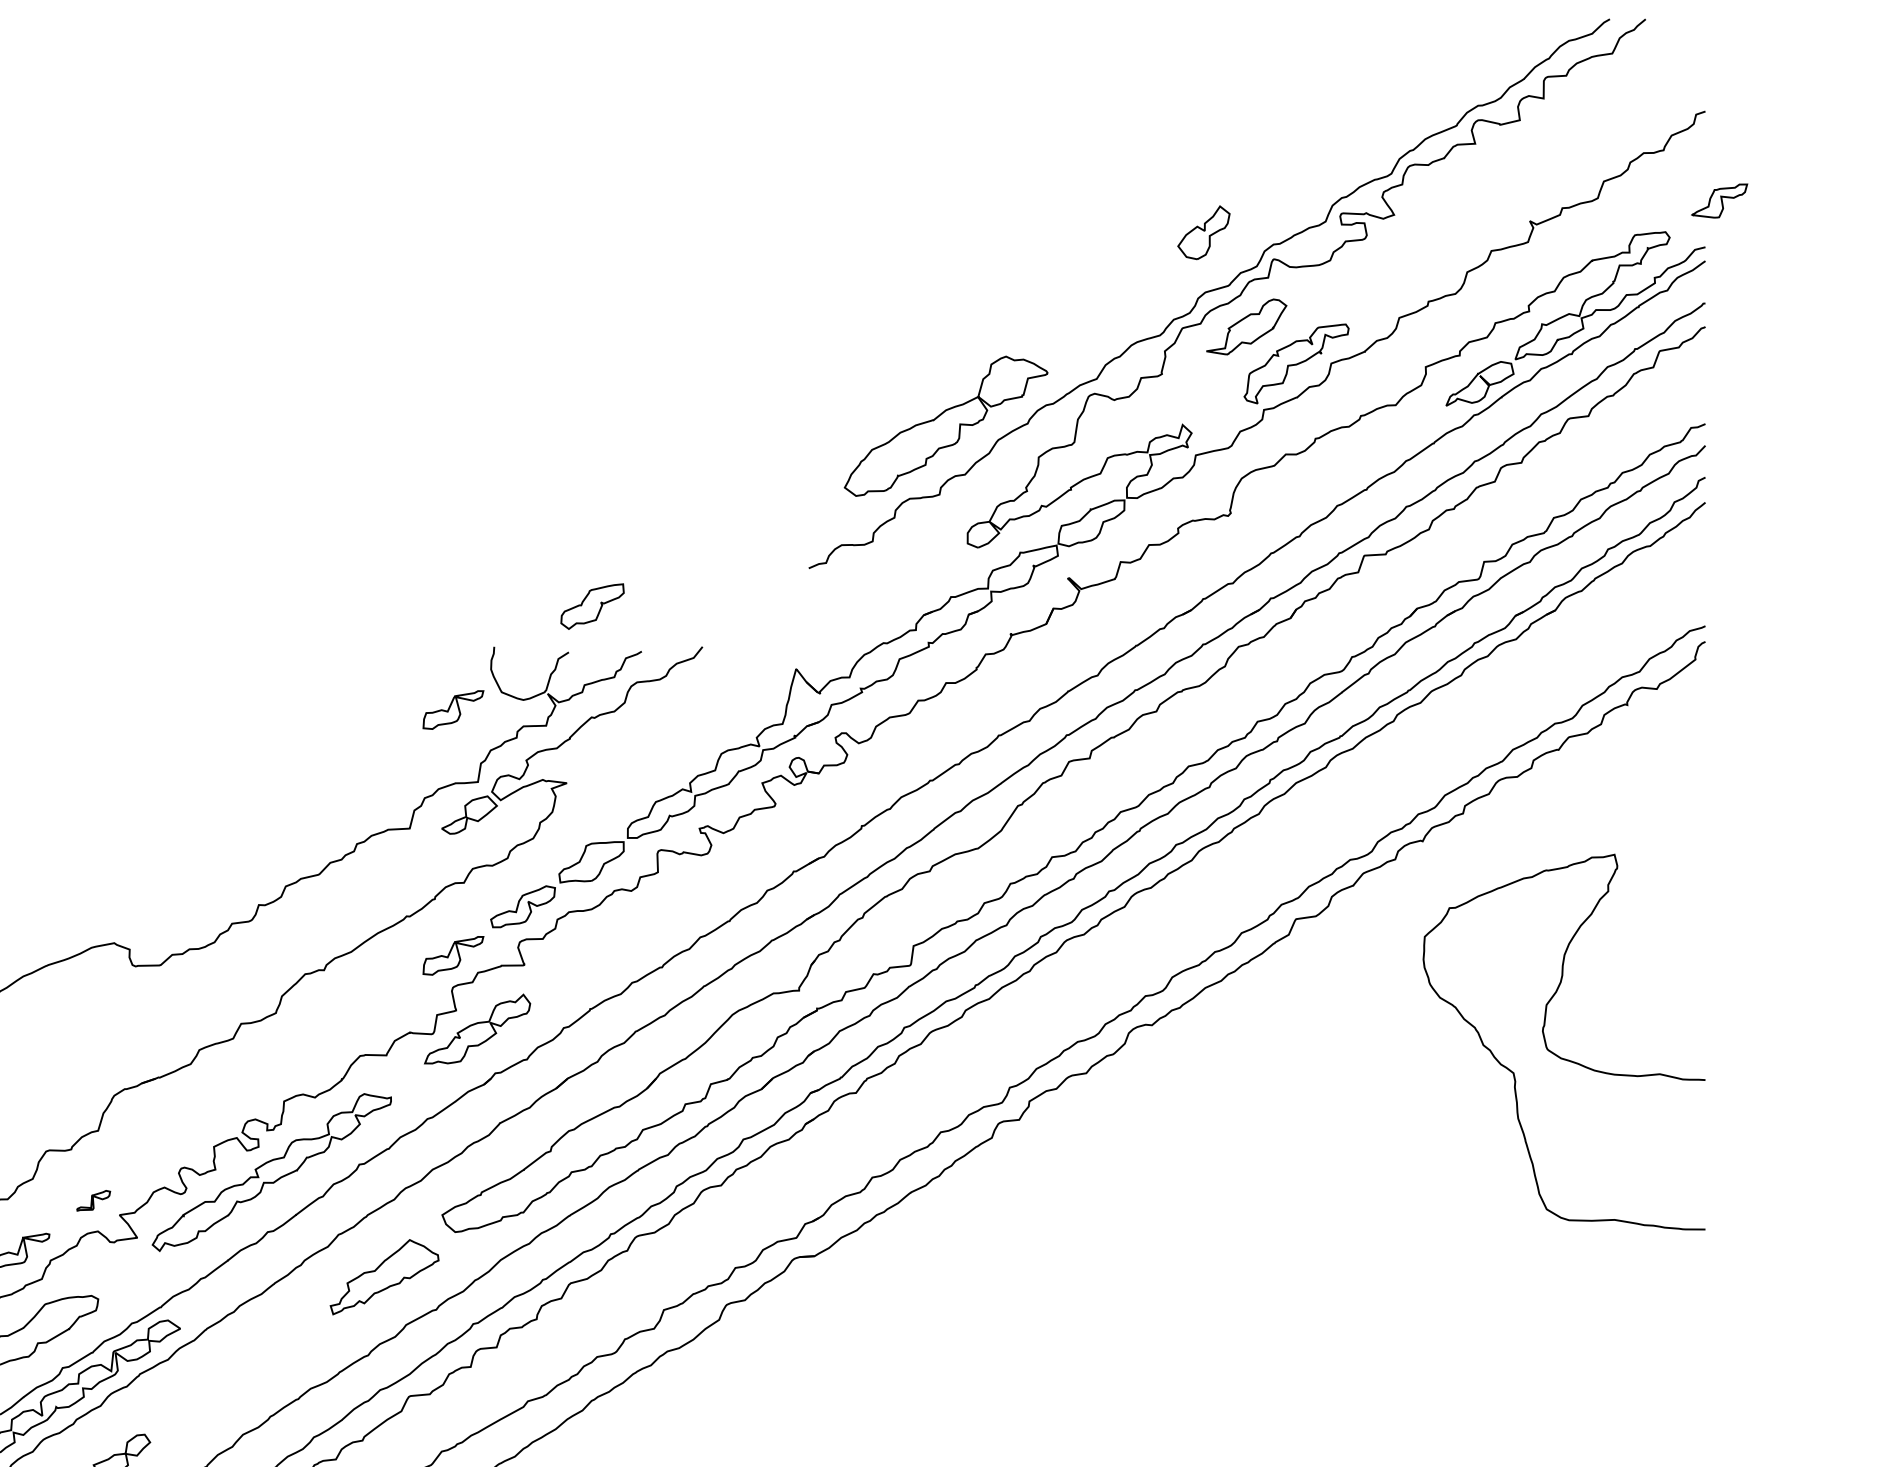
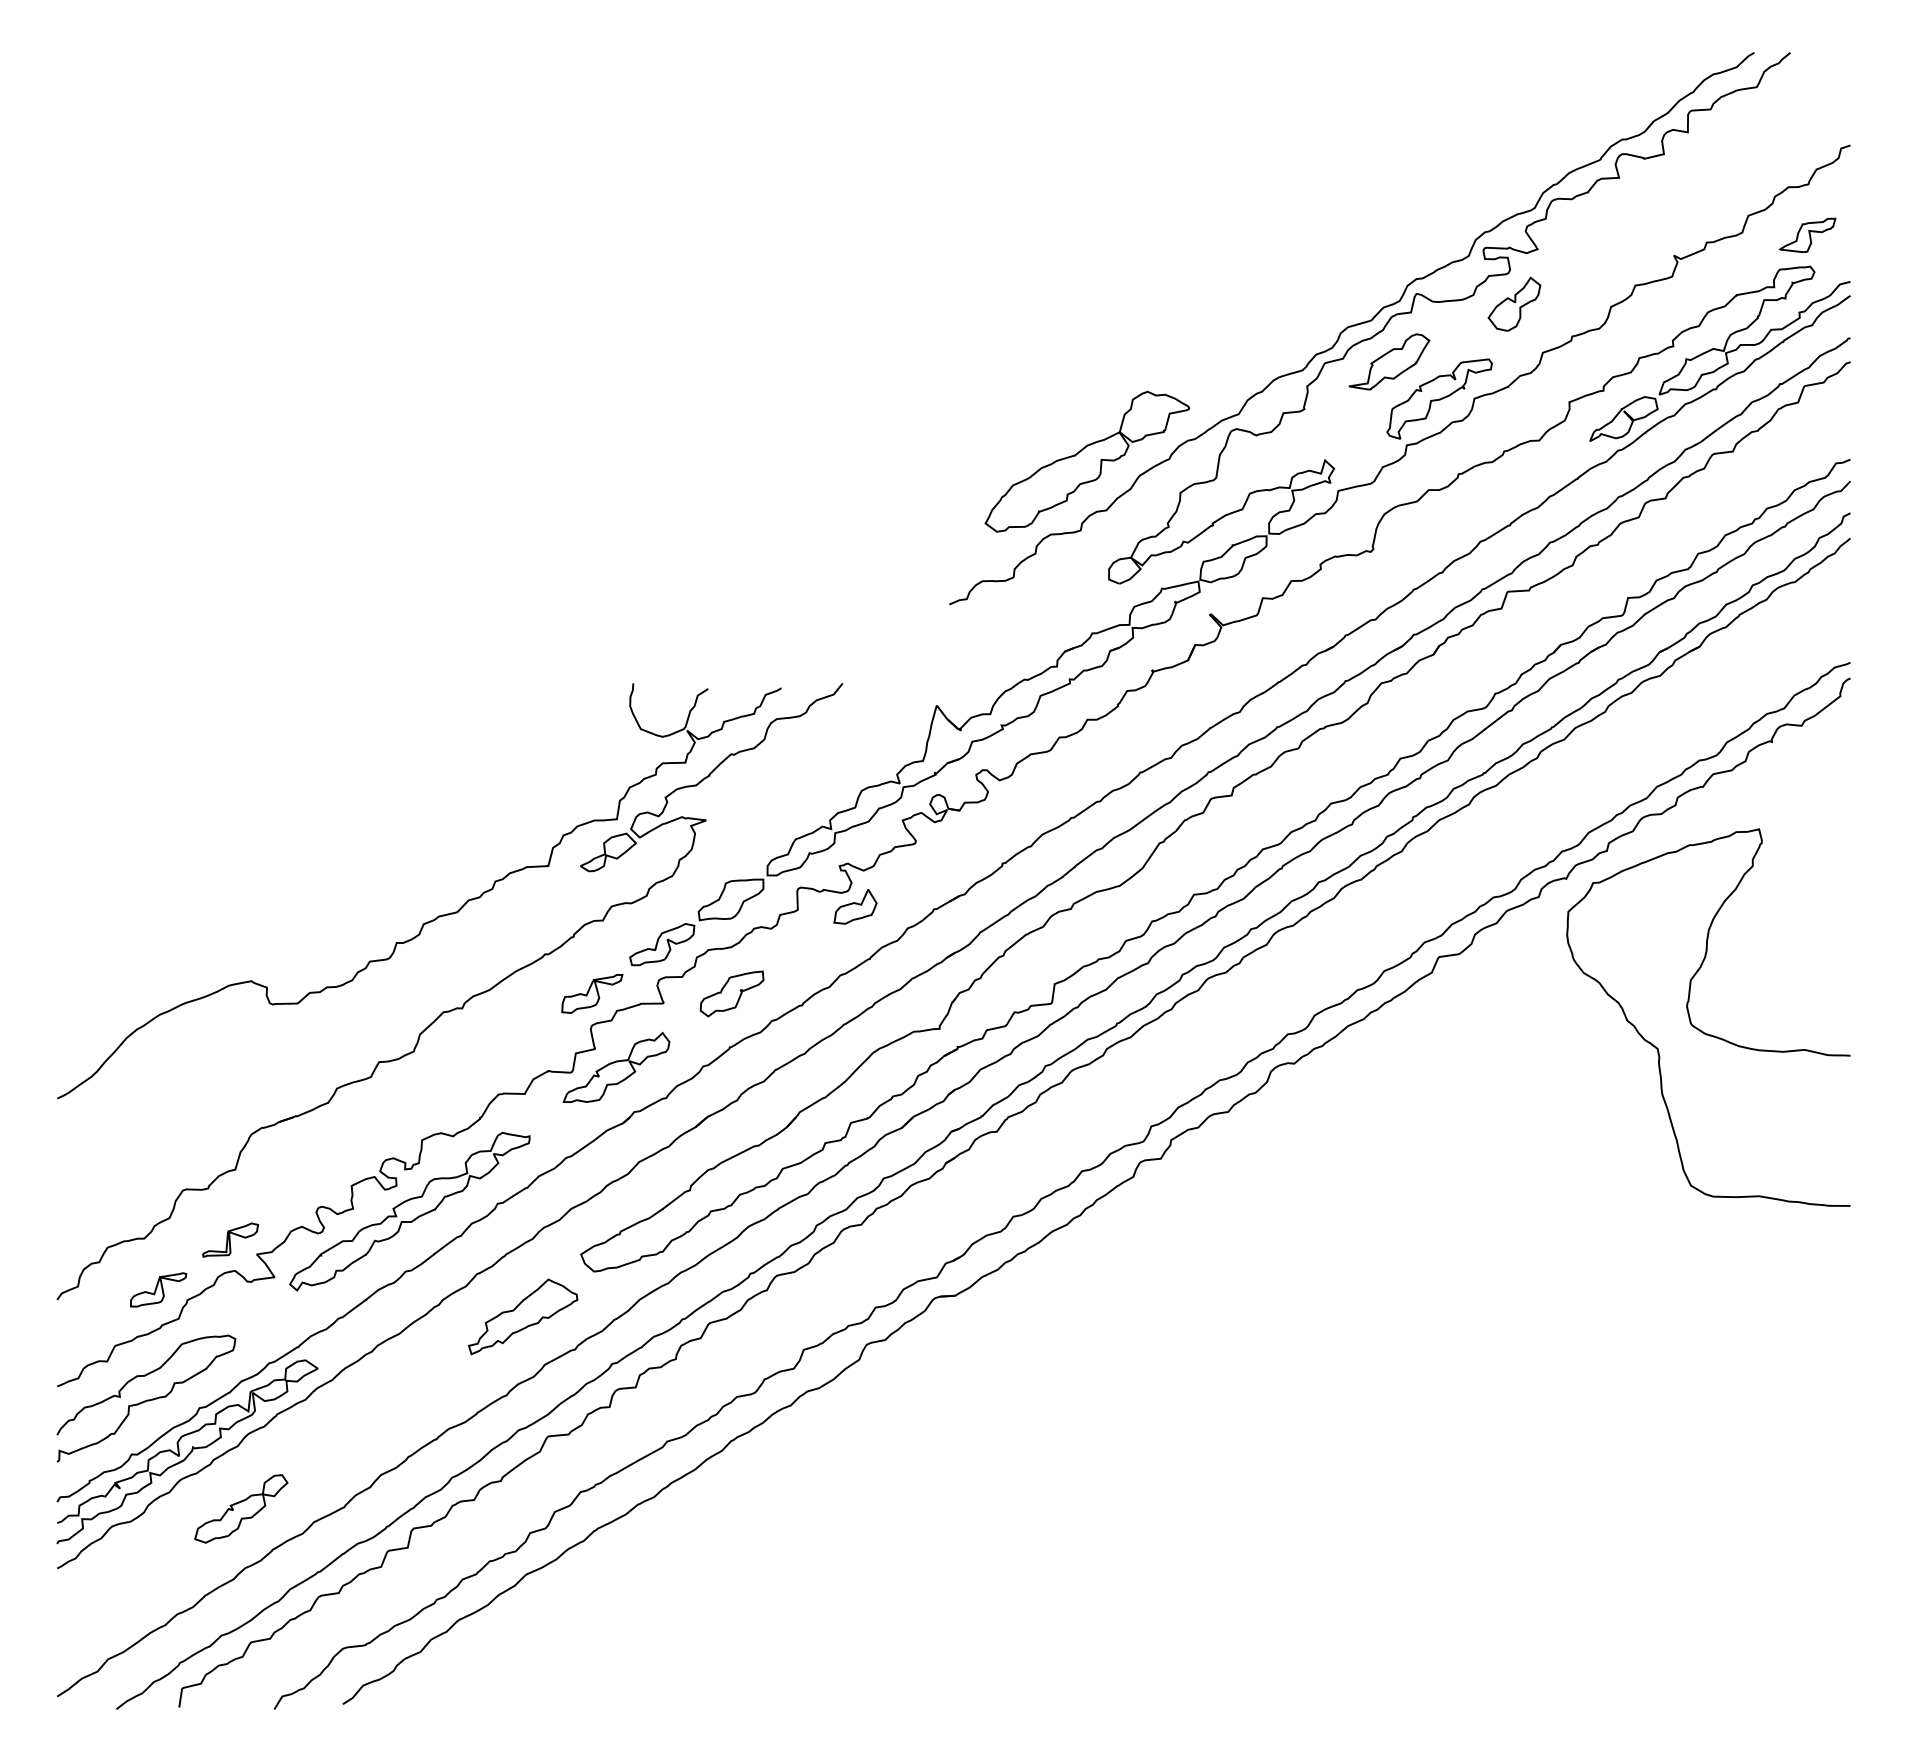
part: (1719, 200) -> (1807, 234), moved
part: (1203, 231) -> (1514, 303), moved
part: (591, 606) -> (731, 993), moved
part: (453, 709) -> (592, 746), removed
part: (715, 868) -> (855, 906), added
curve: (1556, 1053) -> (1700, 1029), moved
part: (93, 1200) -> (230, 1239), size x1.67

